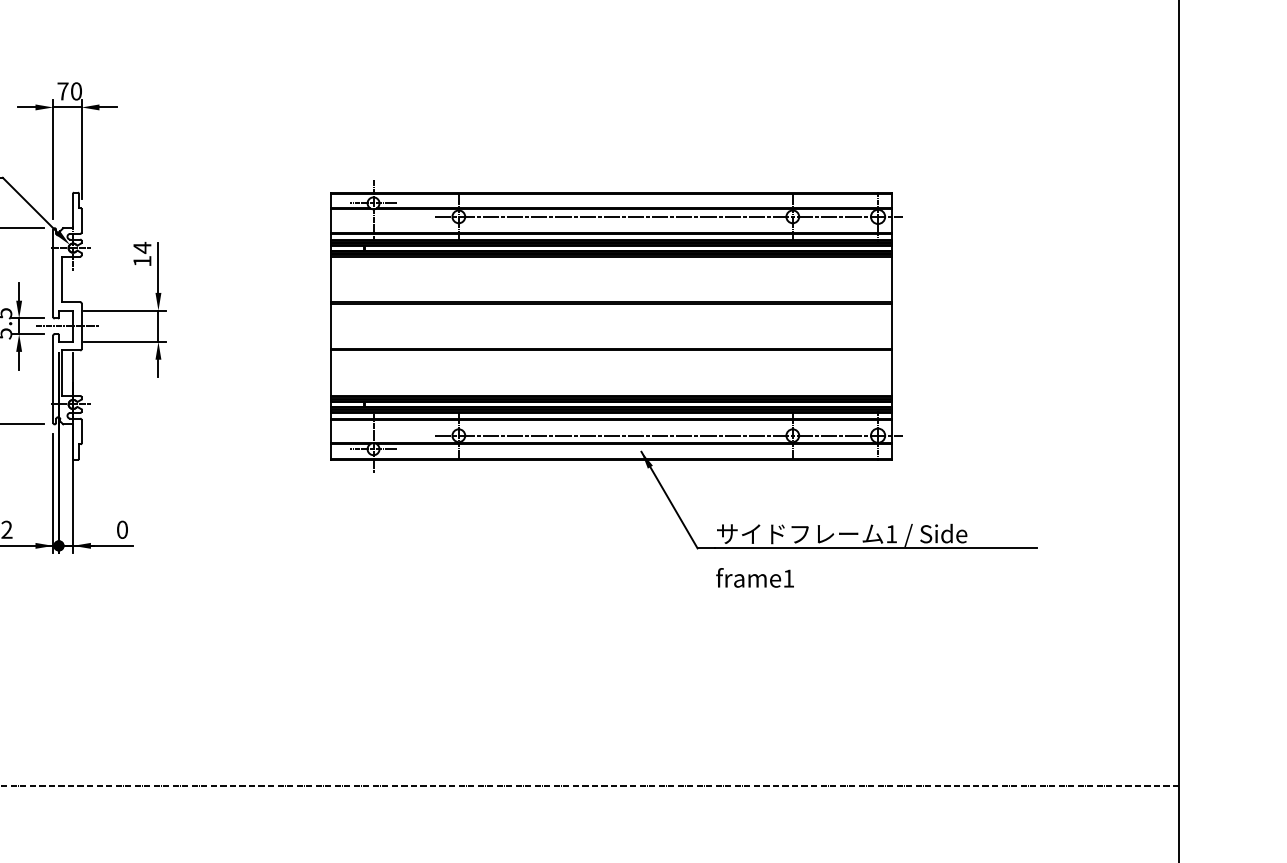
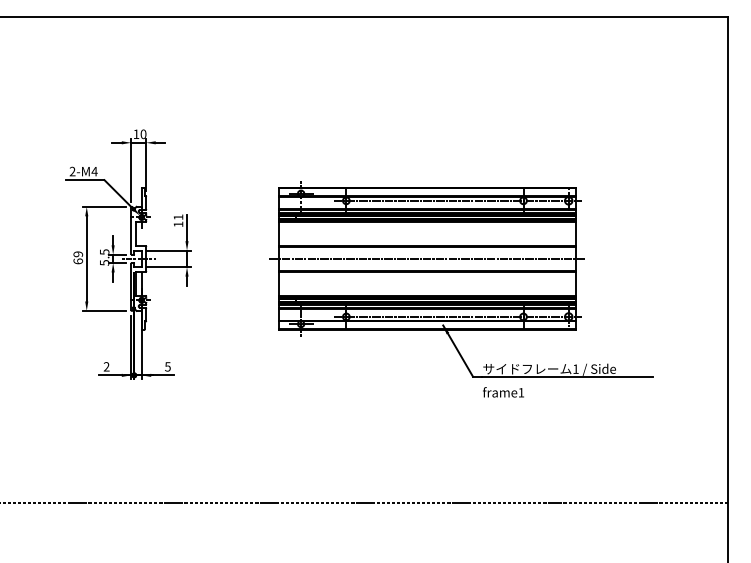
text: (63, 89) -> (136, 133), 70 -> 10
text: (142, 248) -> (178, 217), 14 -> 11
line: (611, 325) -> (427, 258), added
text: (121, 529) -> (167, 366), 0 -> 5

